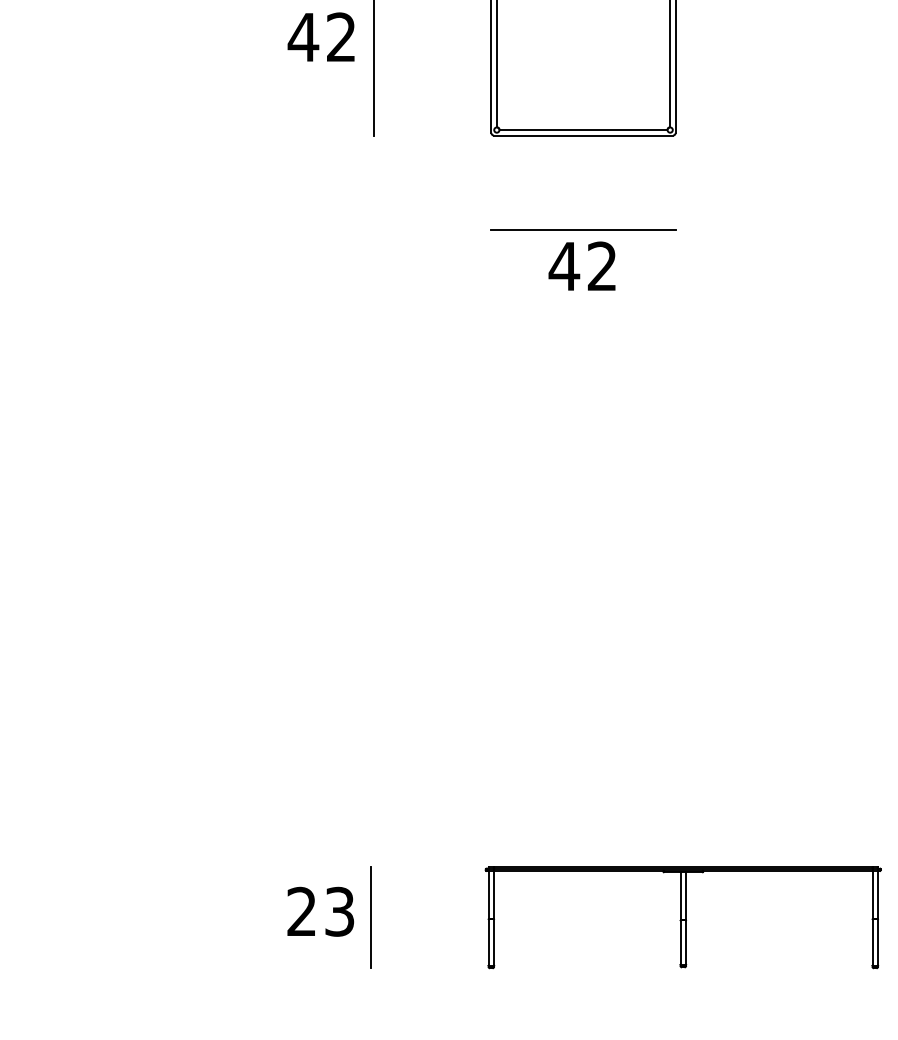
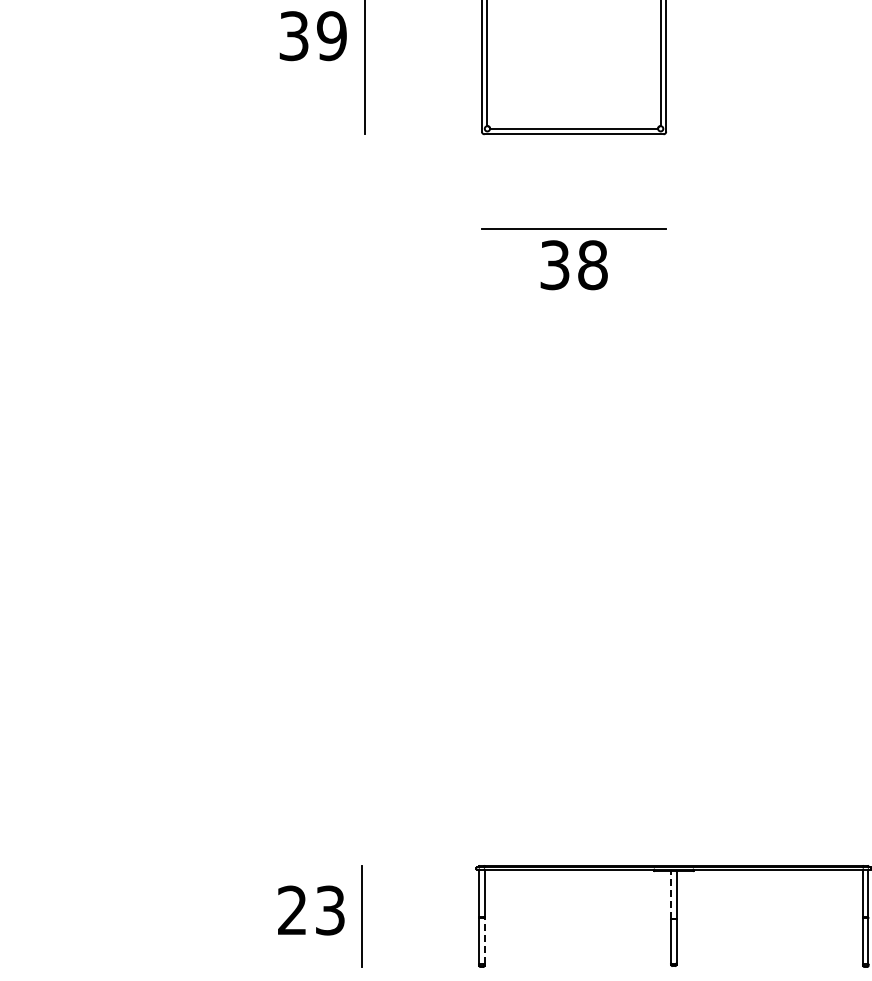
text: (321, 37) -> (312, 36), 42 -> 39
text: (582, 266) -> (573, 265), 42 -> 38
line: (680, 896) -> (671, 895), solid -> dashed
line: (493, 941) -> (484, 940), solid -> dashed

